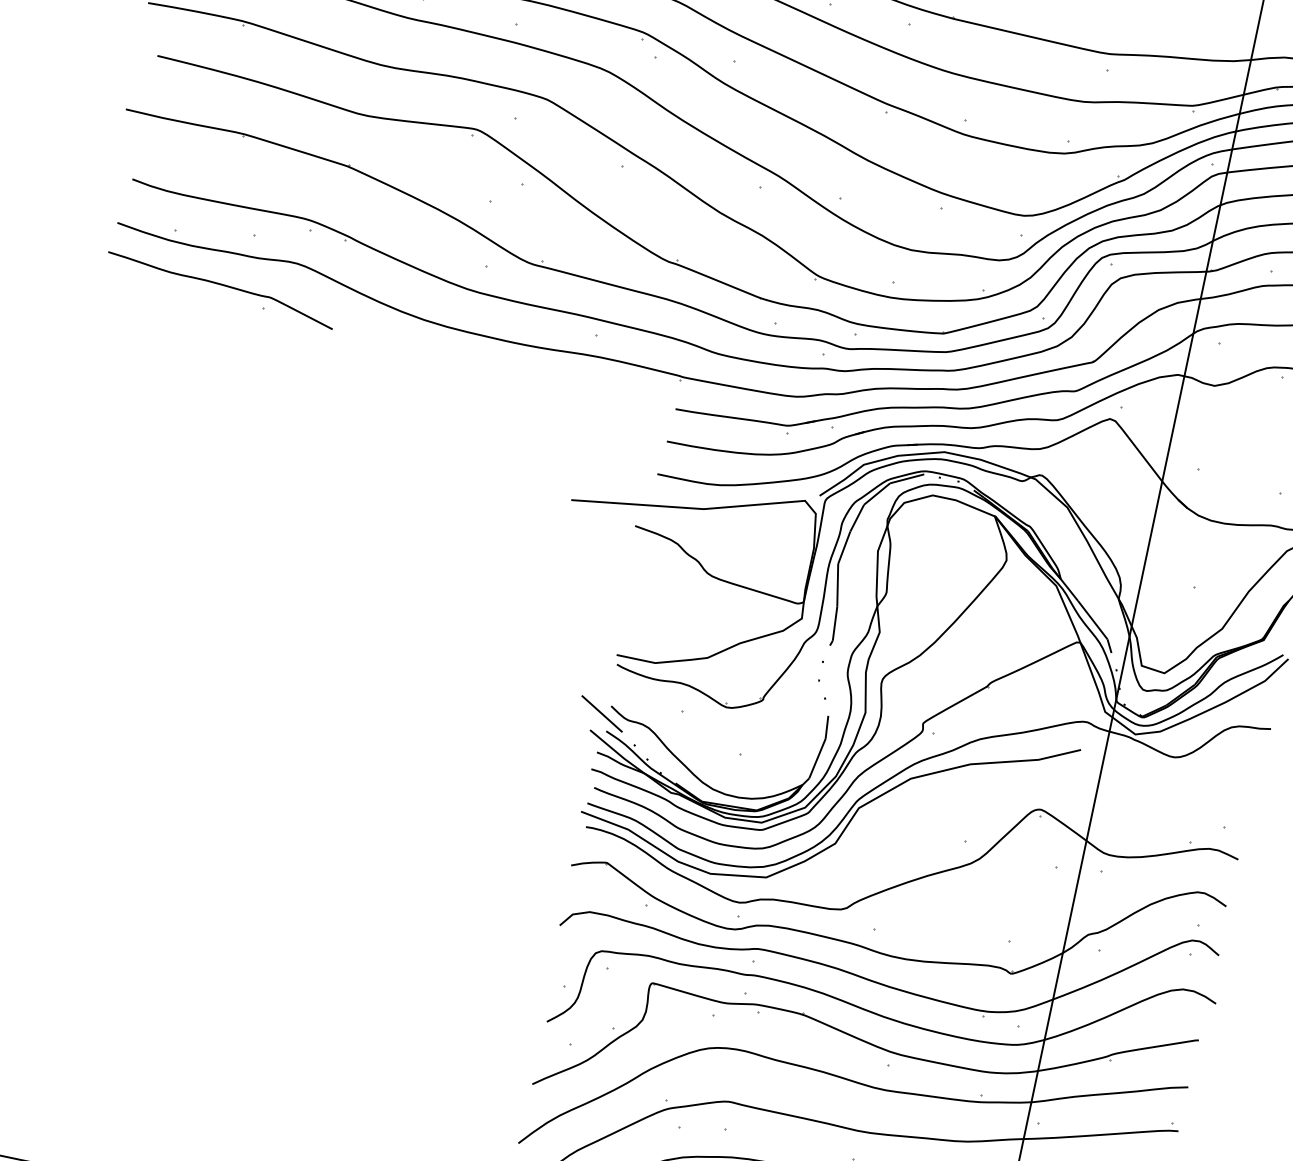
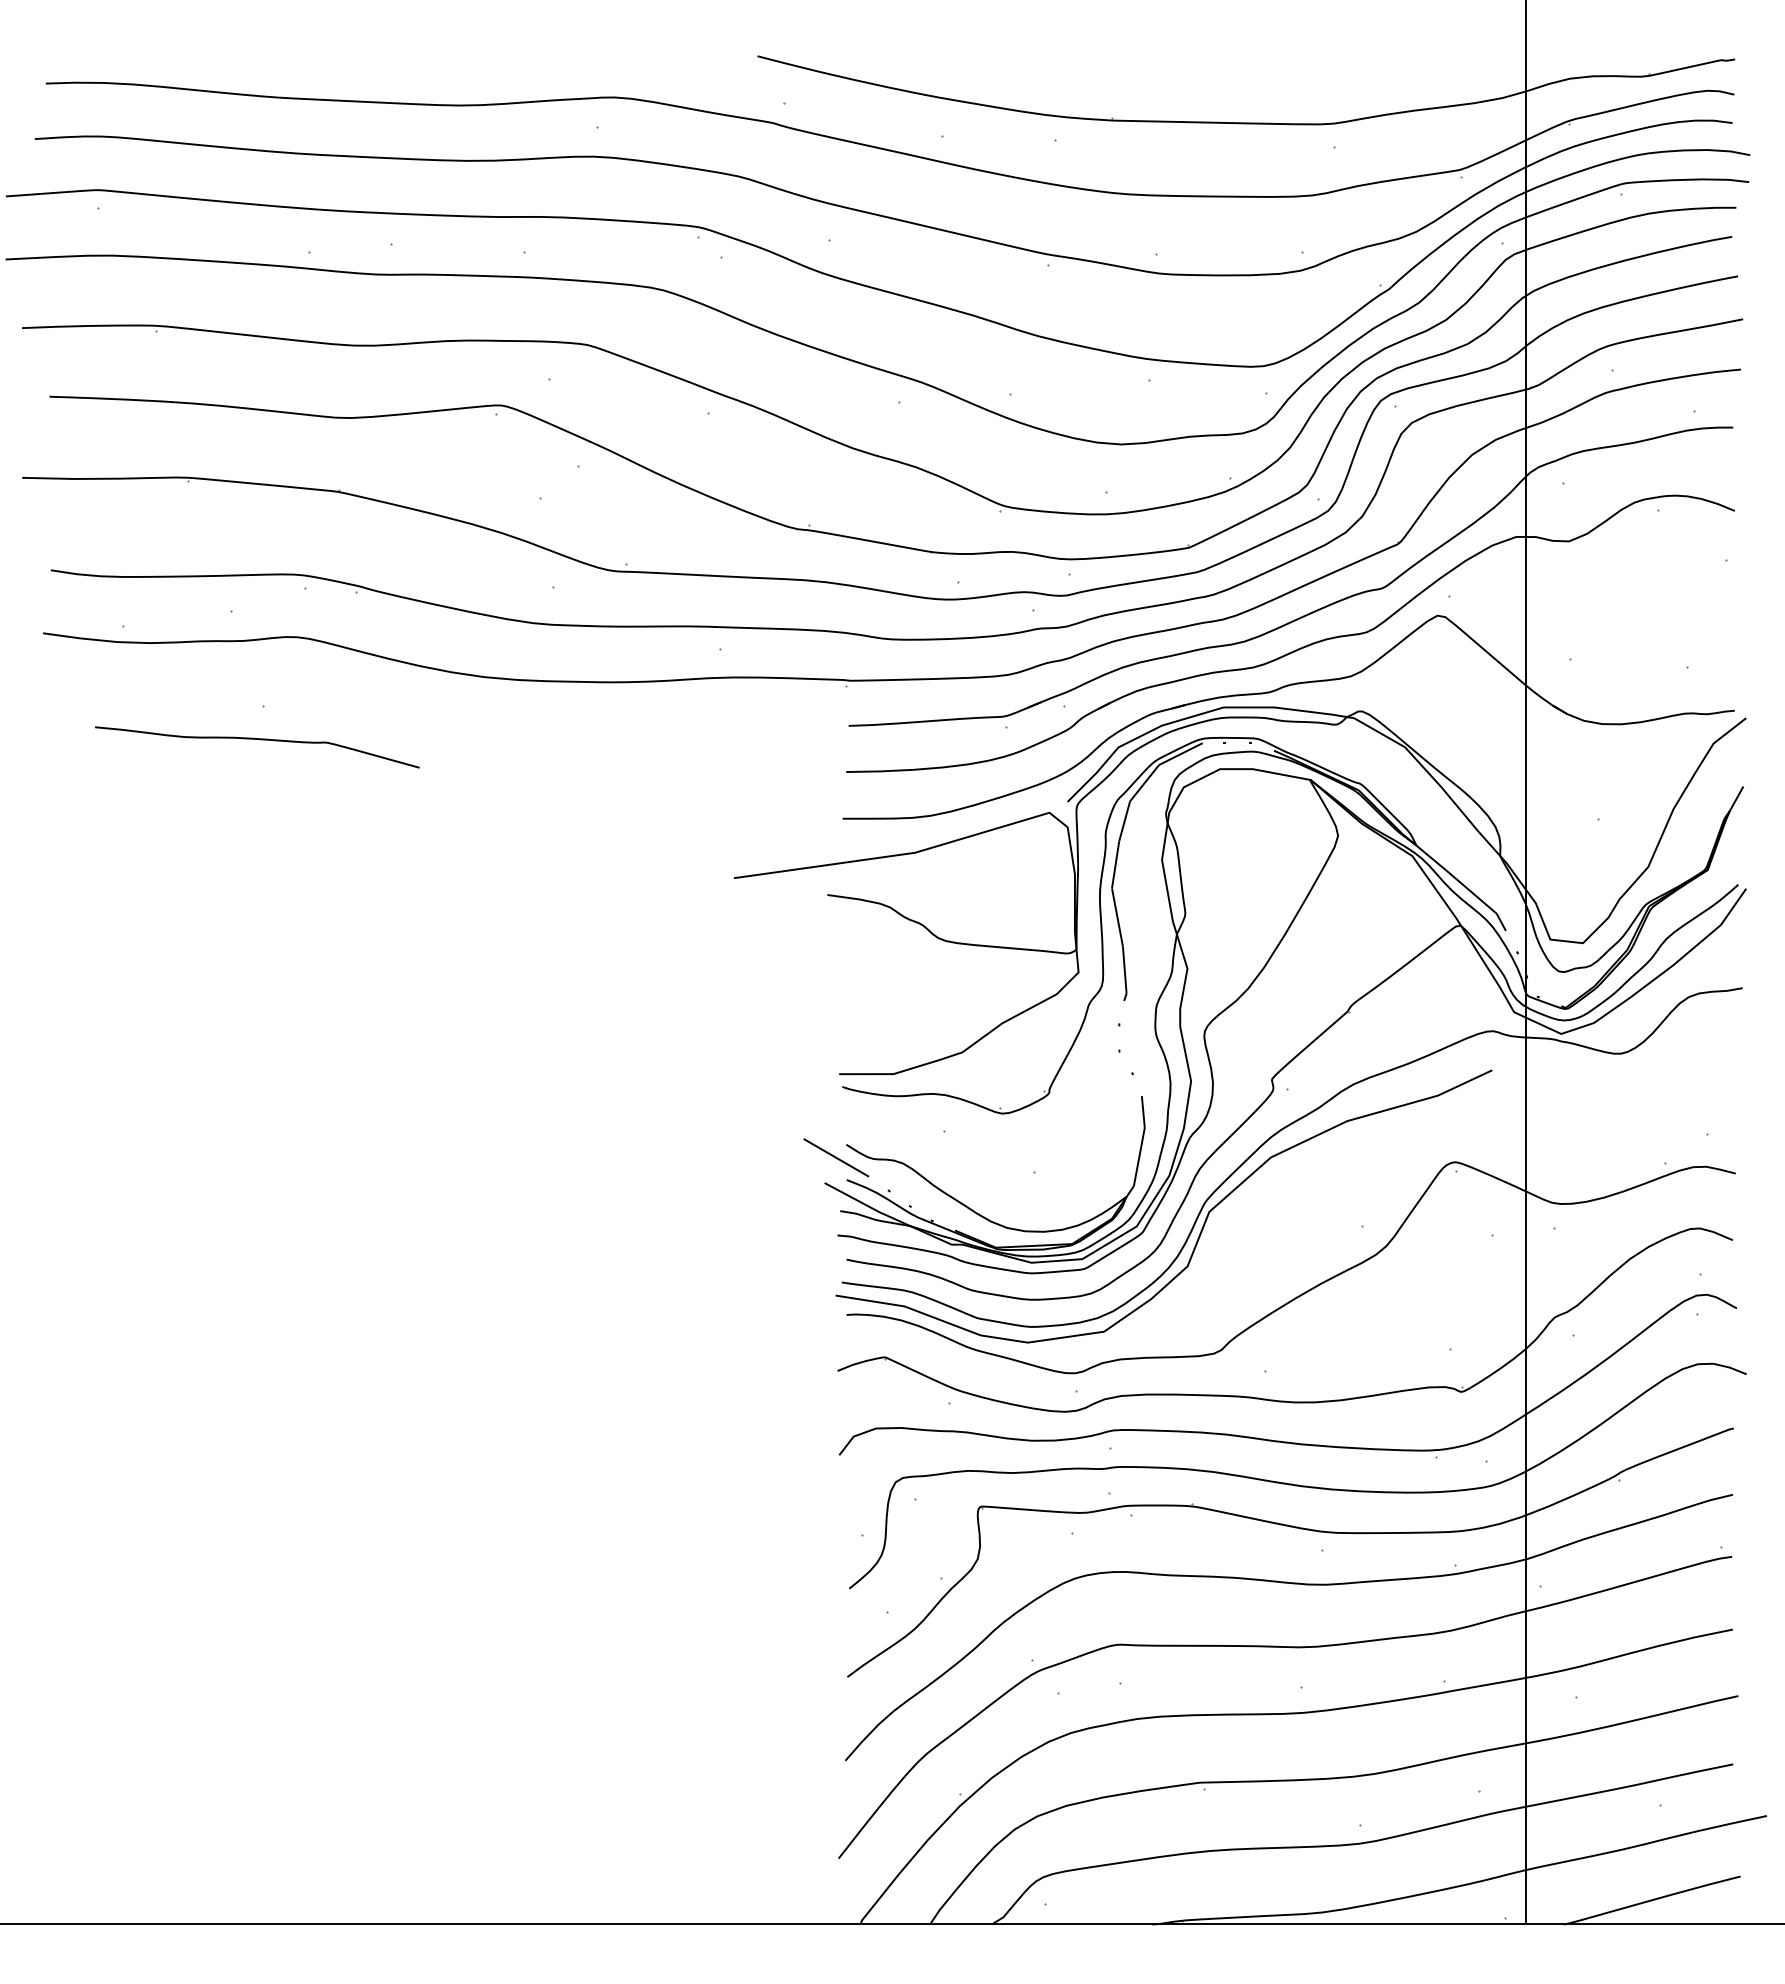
curve: (223, 286) -> (260, 740), moved

